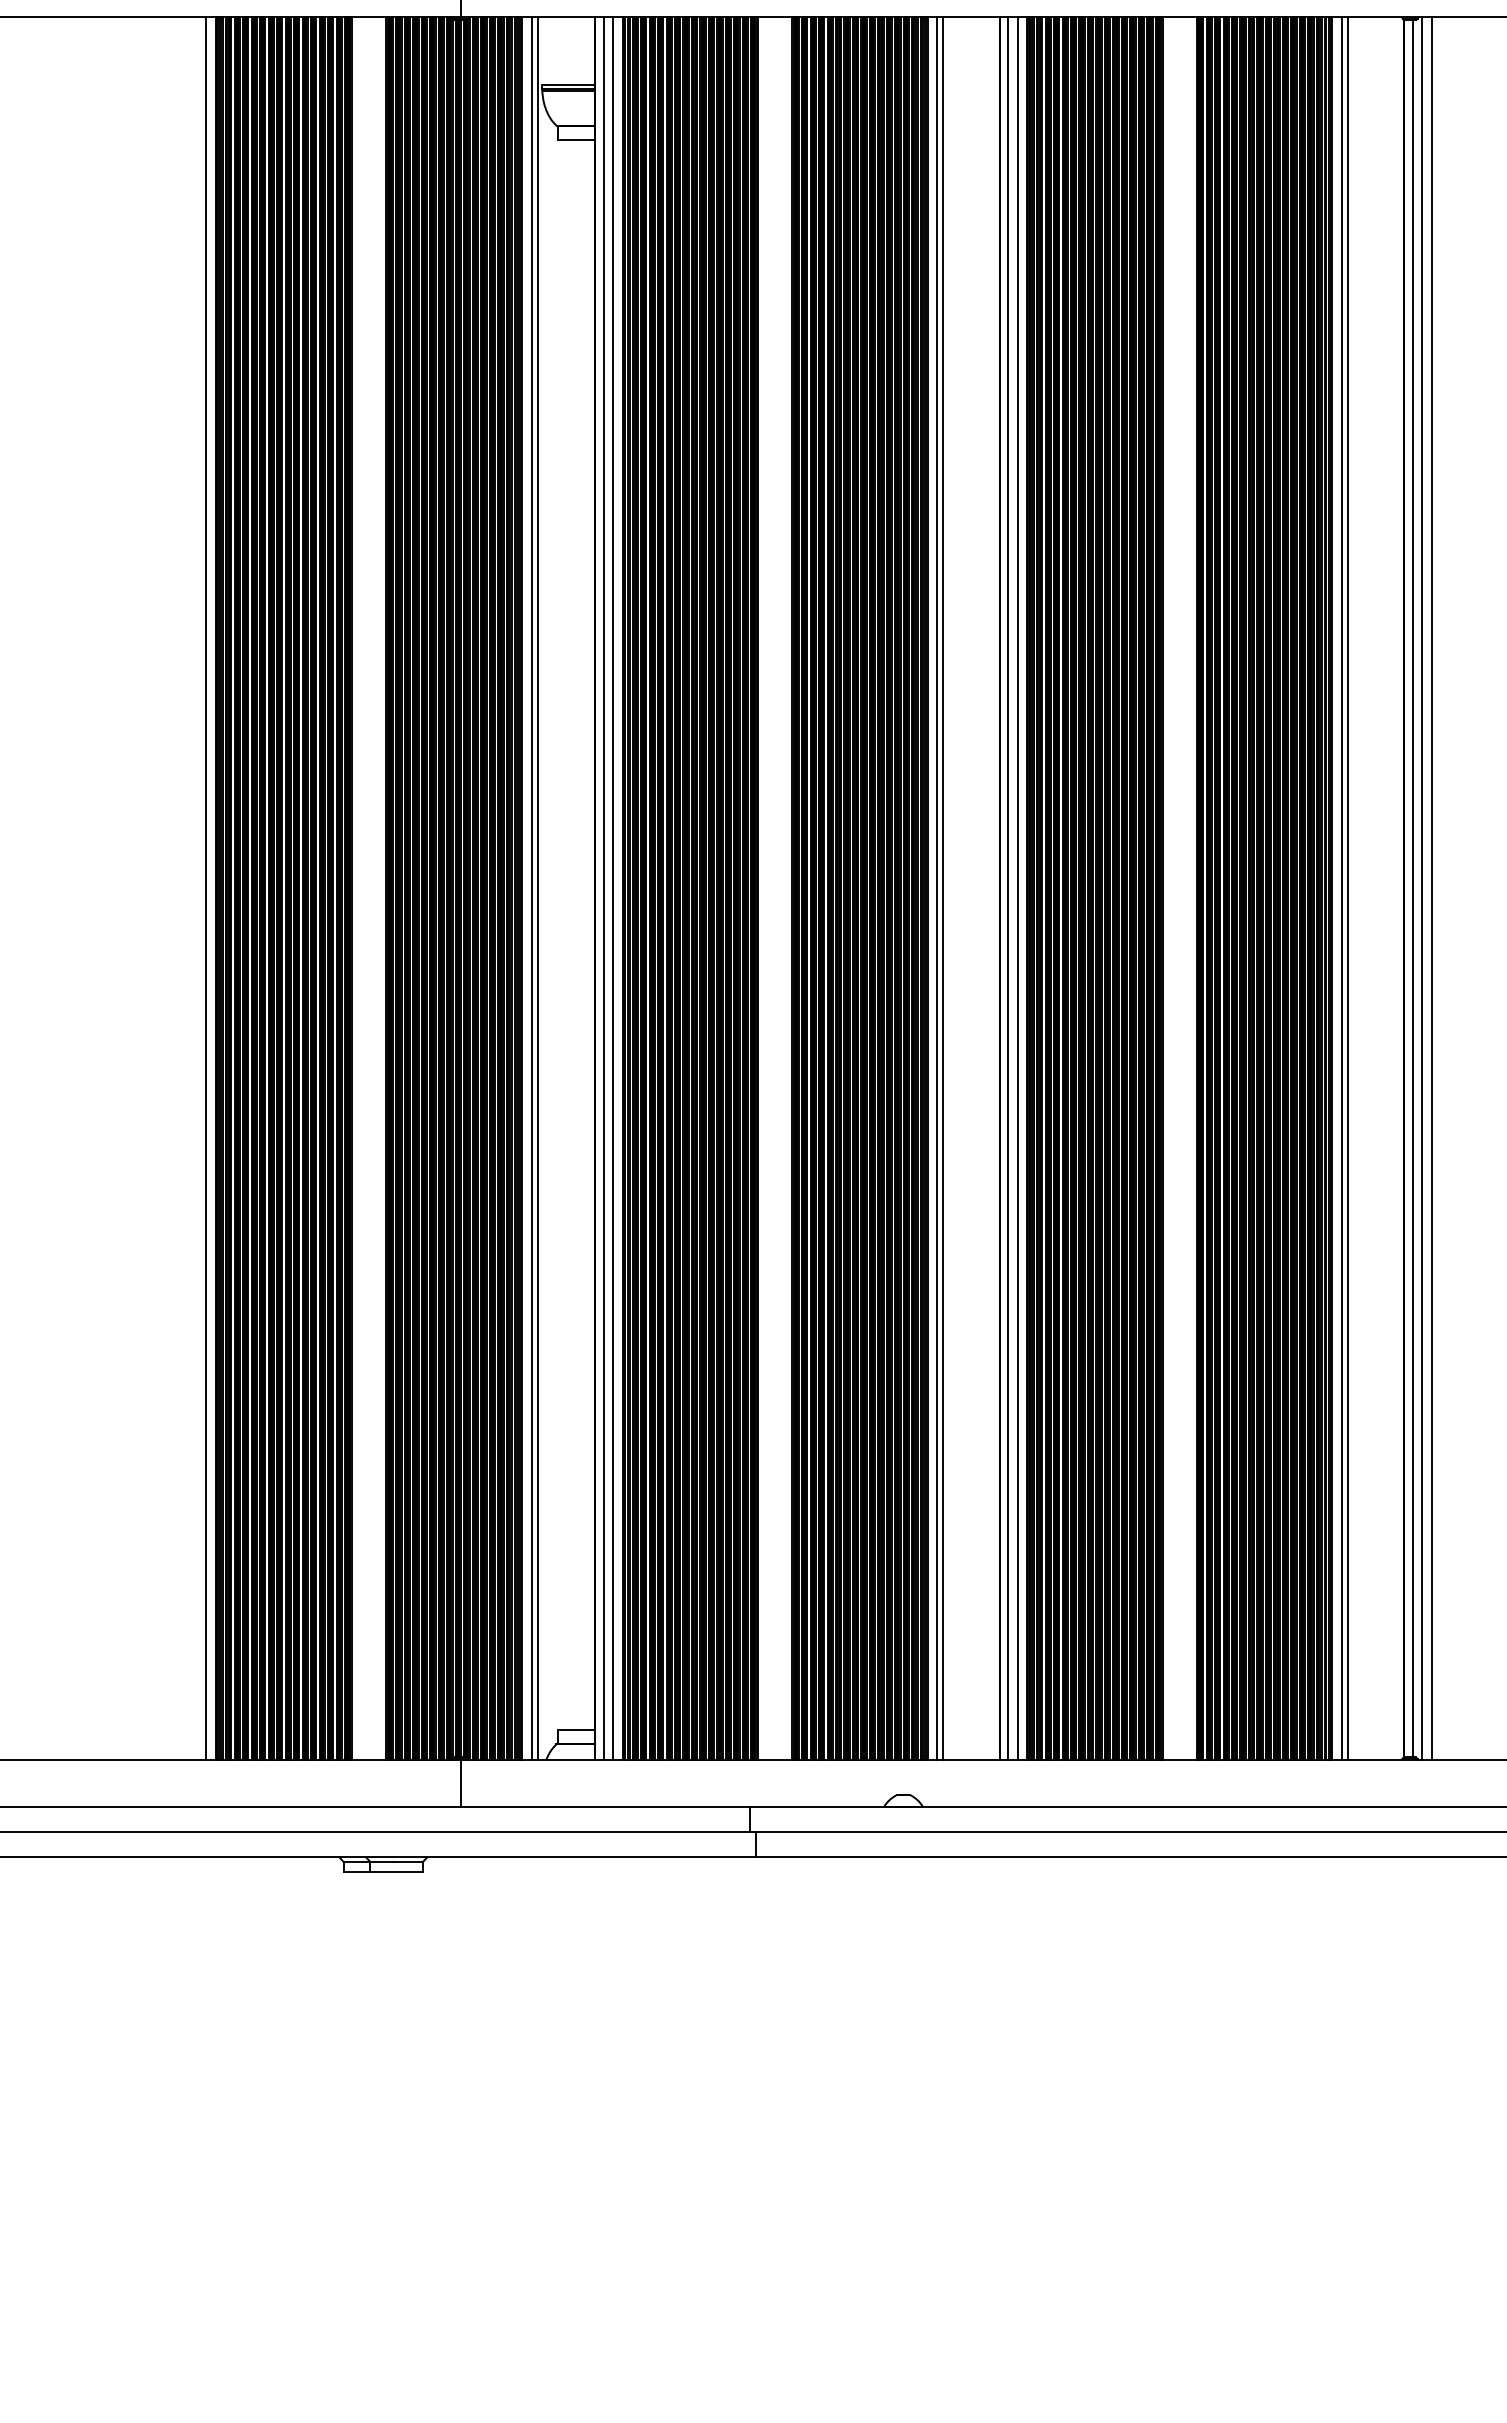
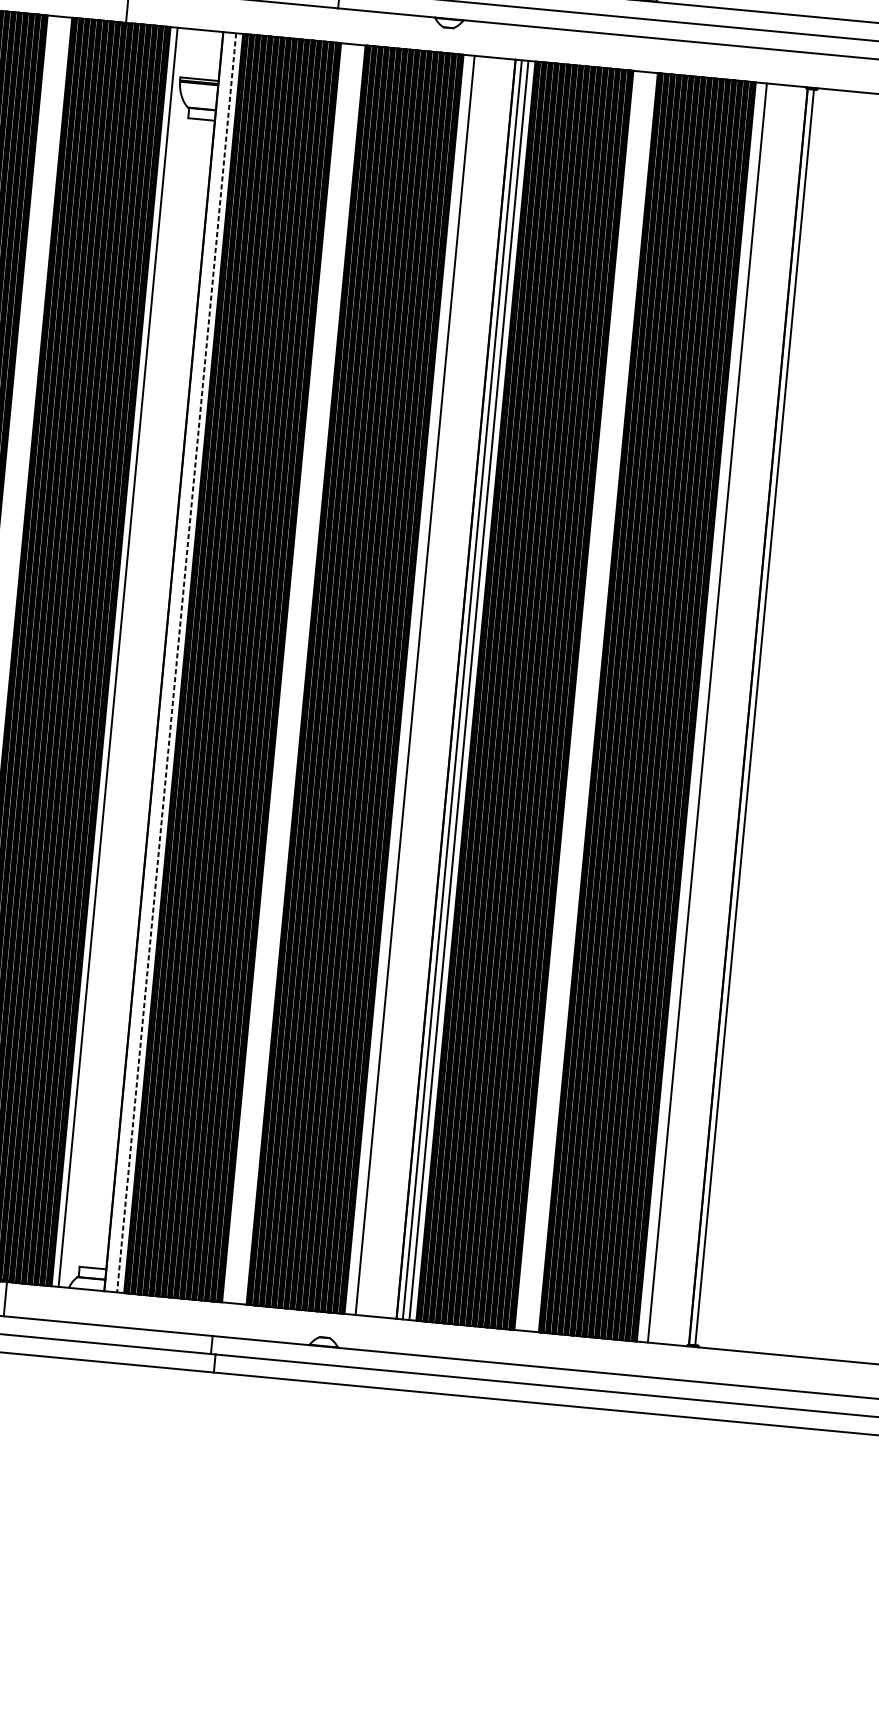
line: (537, 888) -> (122, 657), removed
line: (603, 888) -> (169, 662), removed
line: (937, 888) -> (411, 684), removed
line: (1341, 888) -> (703, 712), removed
line: (1422, 888) -> (761, 717), removed
line: (1431, 888) -> (768, 718), removed
line: (613, 889) -> (176, 663), solid -> dashed

